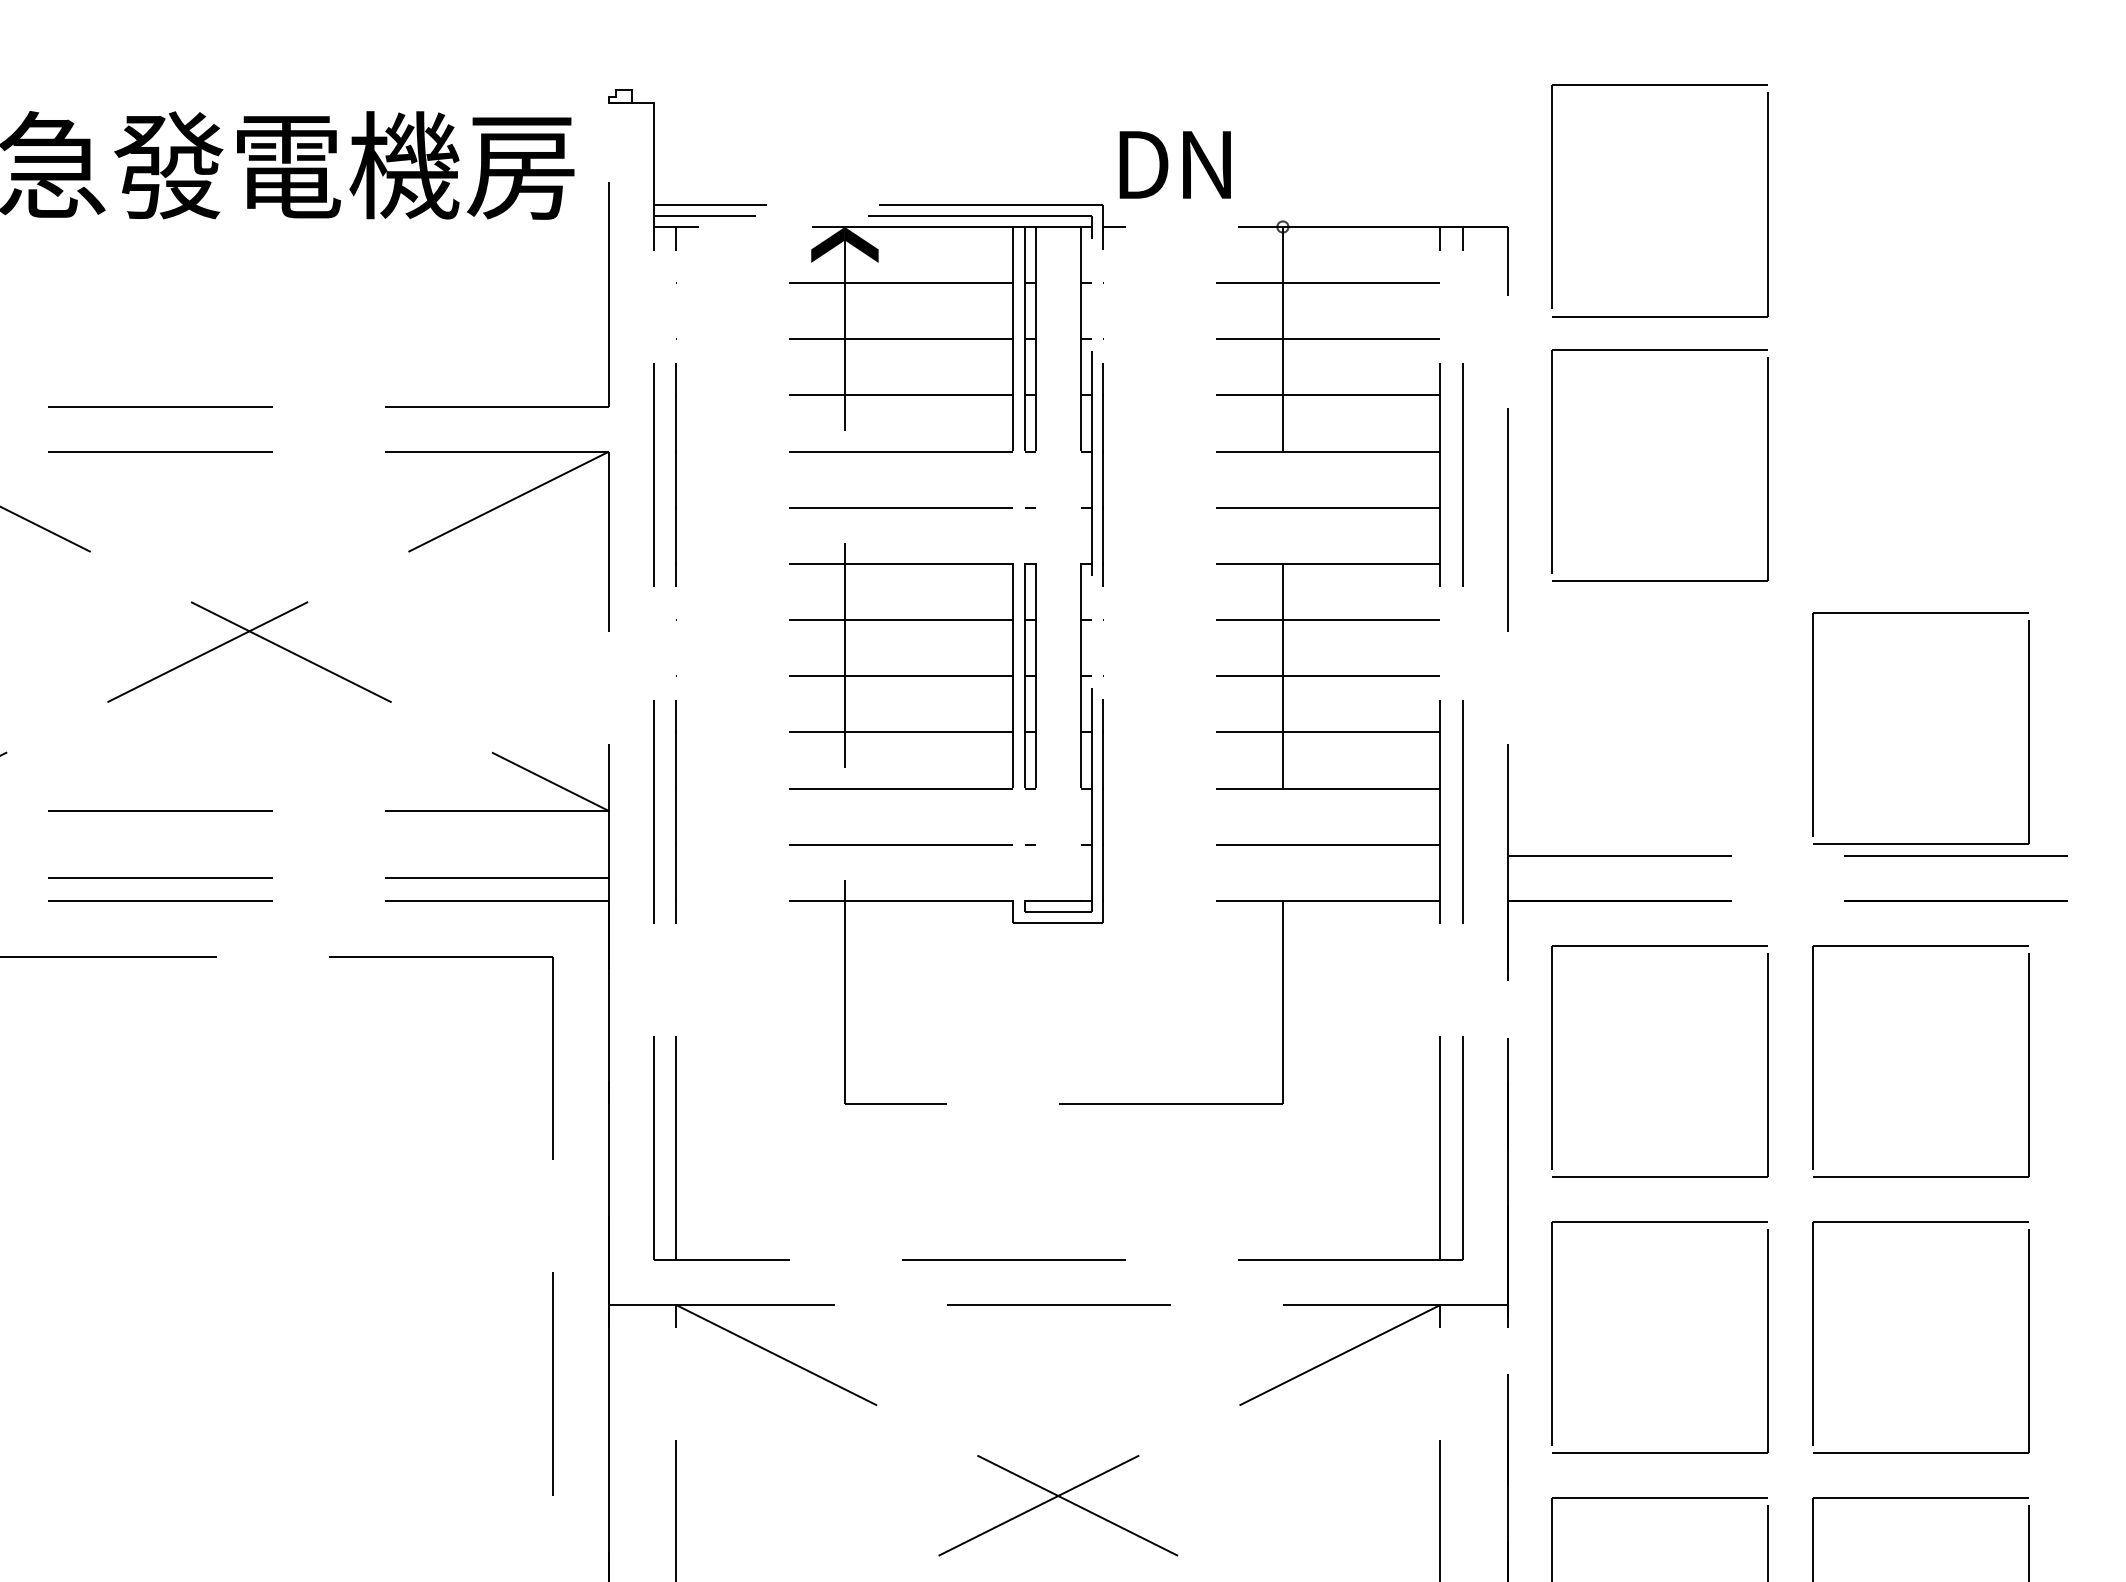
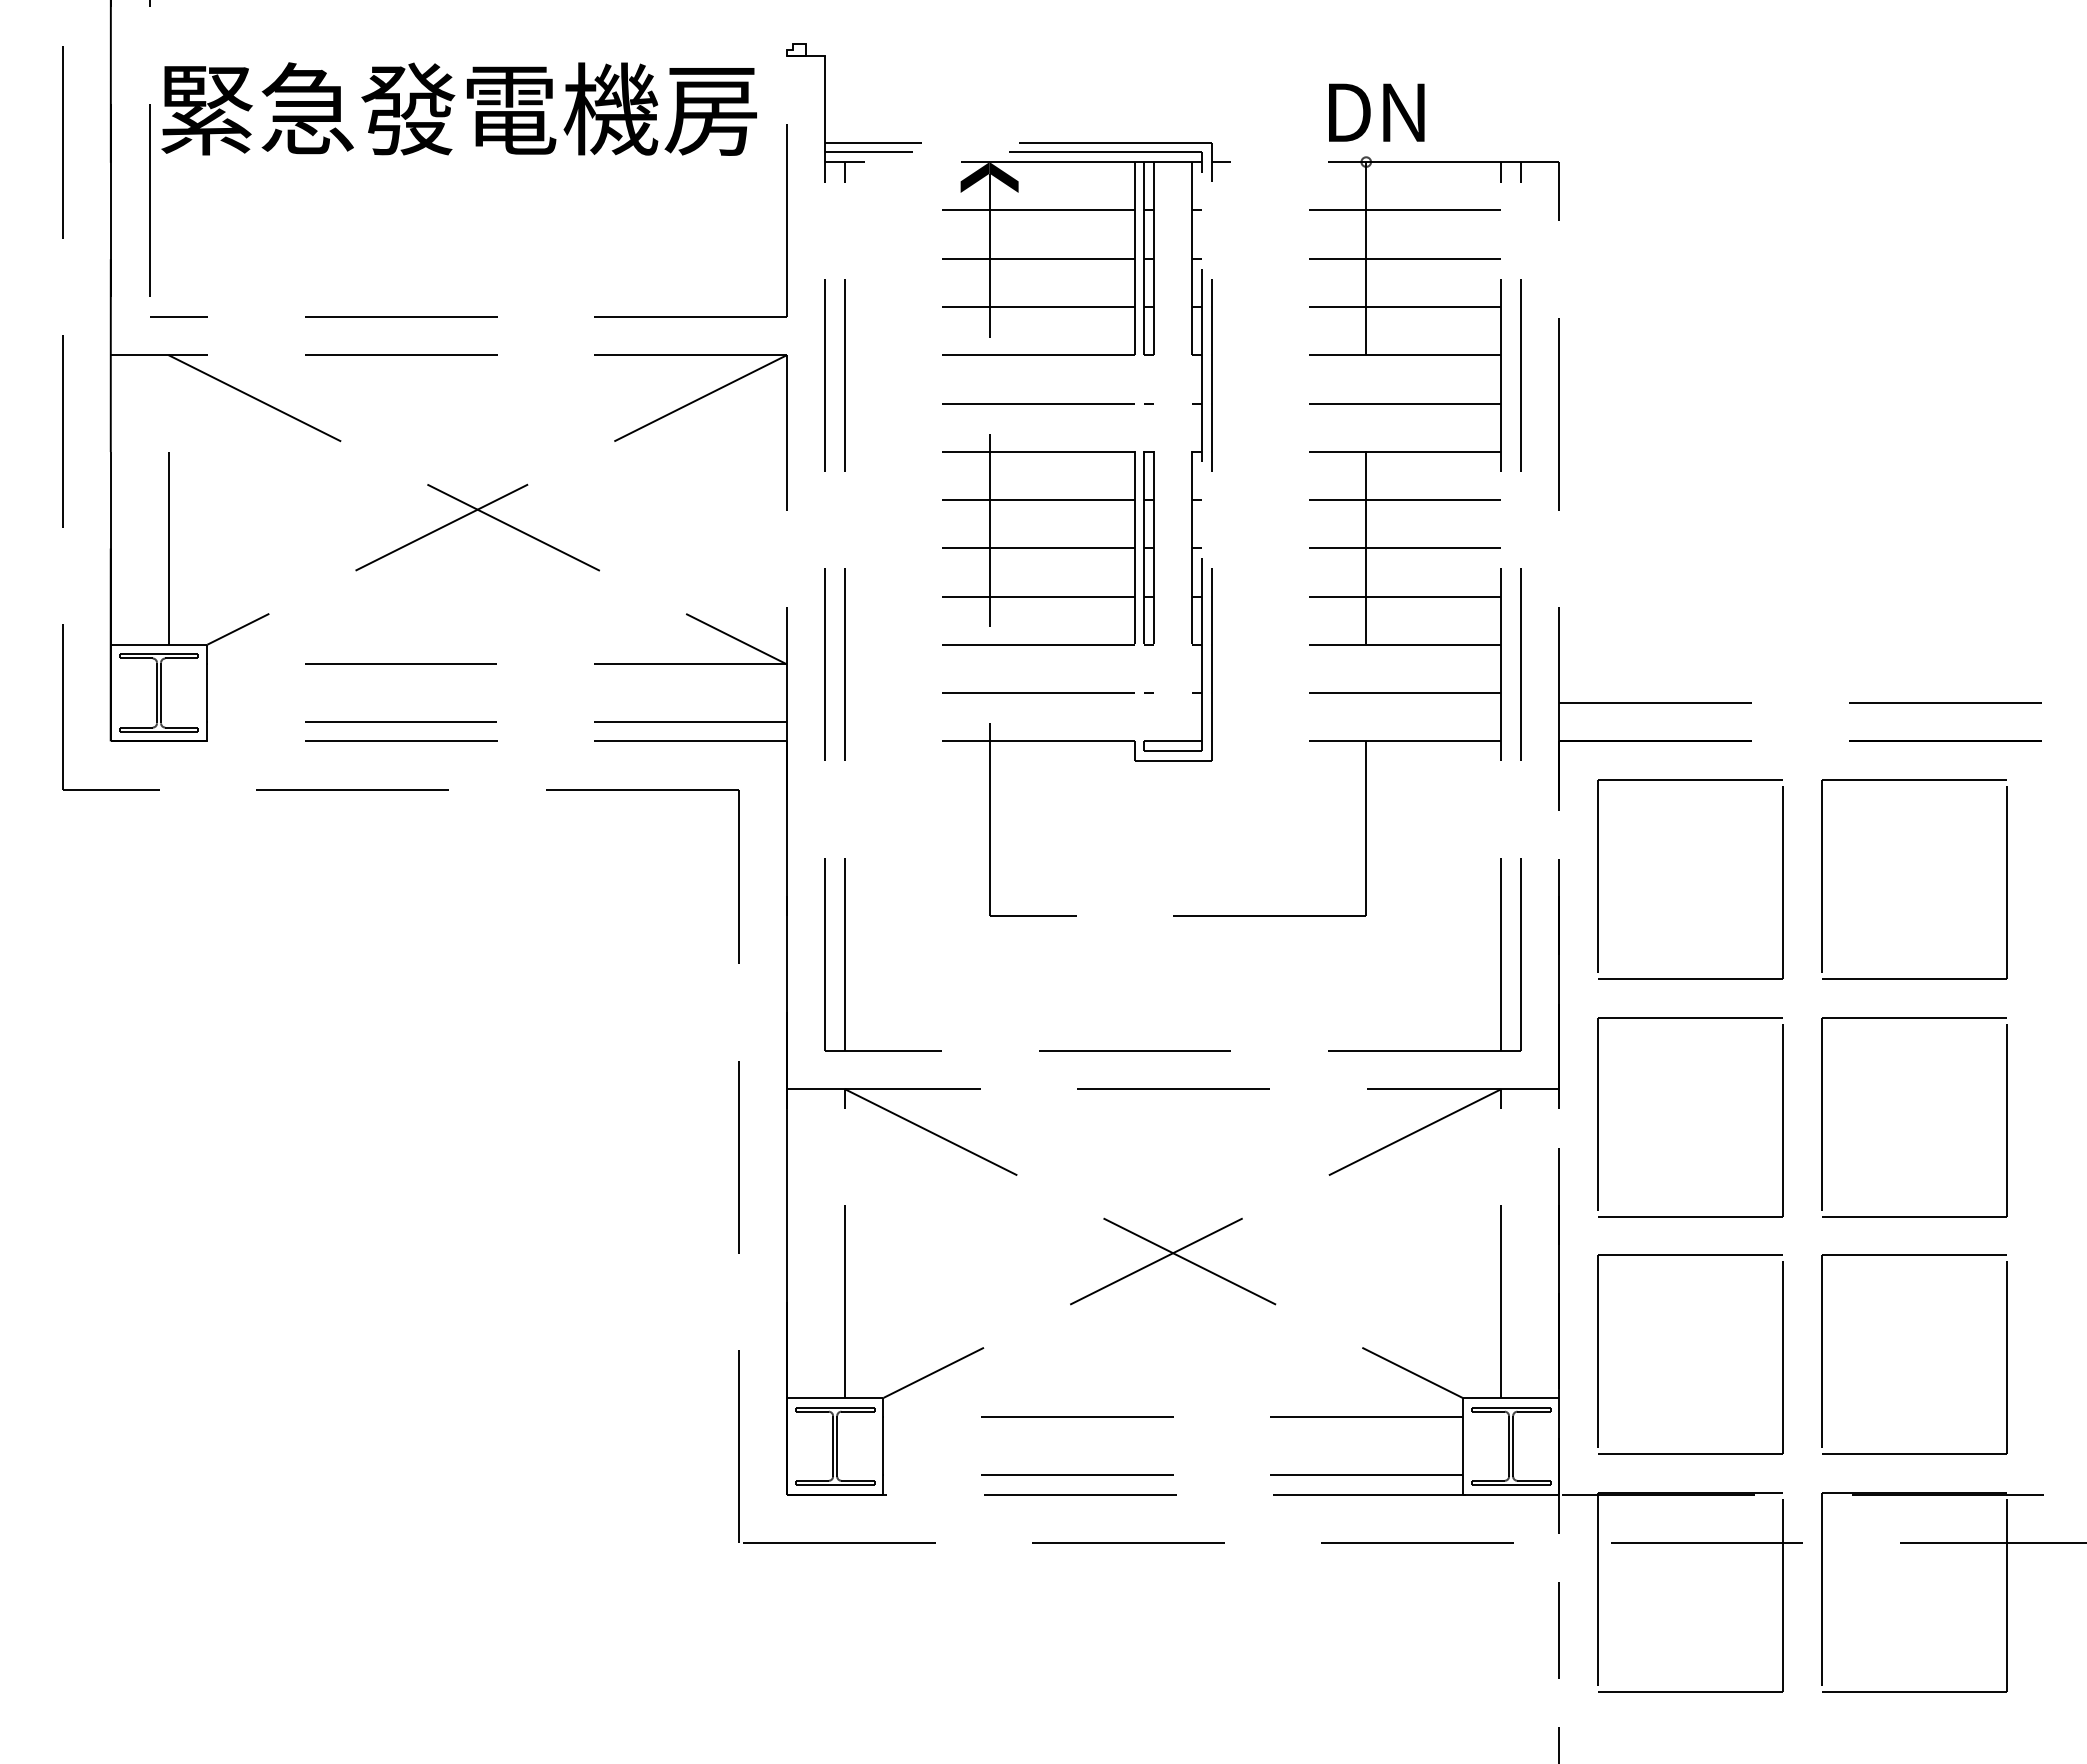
text: (1175, 164) -> (1376, 112), moved
part: (1553, 200) -> (1598, 139), removed
part: (1553, 465) -> (1598, 367), removed
part: (1813, 728) -> (1822, 593), removed

